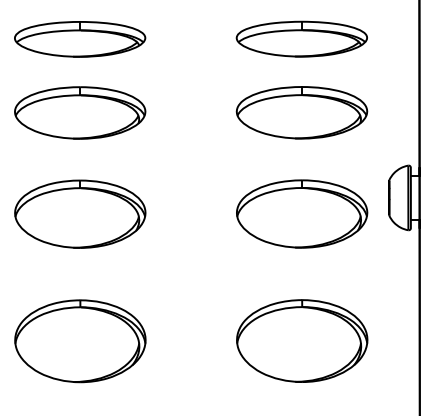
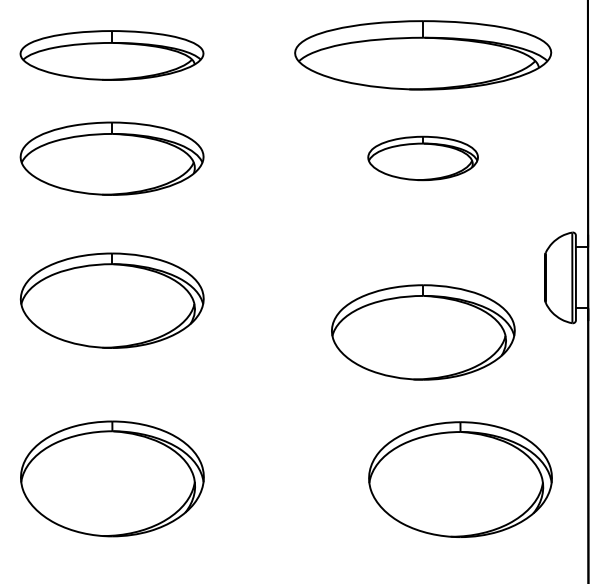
part: (301, 38) -> (422, 54), size x1.4
part: (301, 112) -> (422, 158), size x0.6
part: (302, 214) -> (423, 332), moved
part: (302, 340) -> (460, 479), moved

